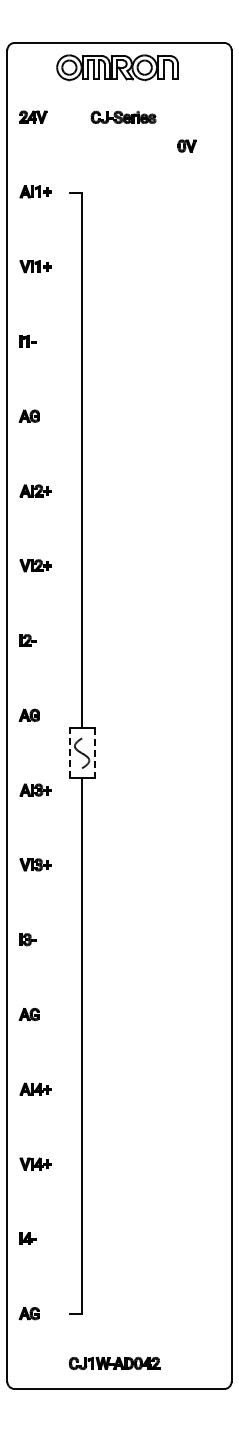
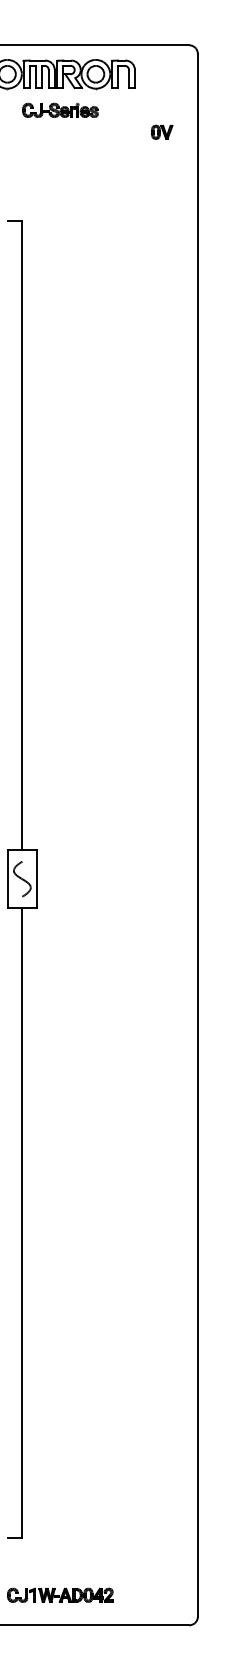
part: (123, 116) -> (60, 109), moved
part: (186, 145) -> (161, 131), moved
line: (69, 753) -> (7, 879), dashed -> solid
line: (94, 753) -> (36, 879), dashed -> solid

